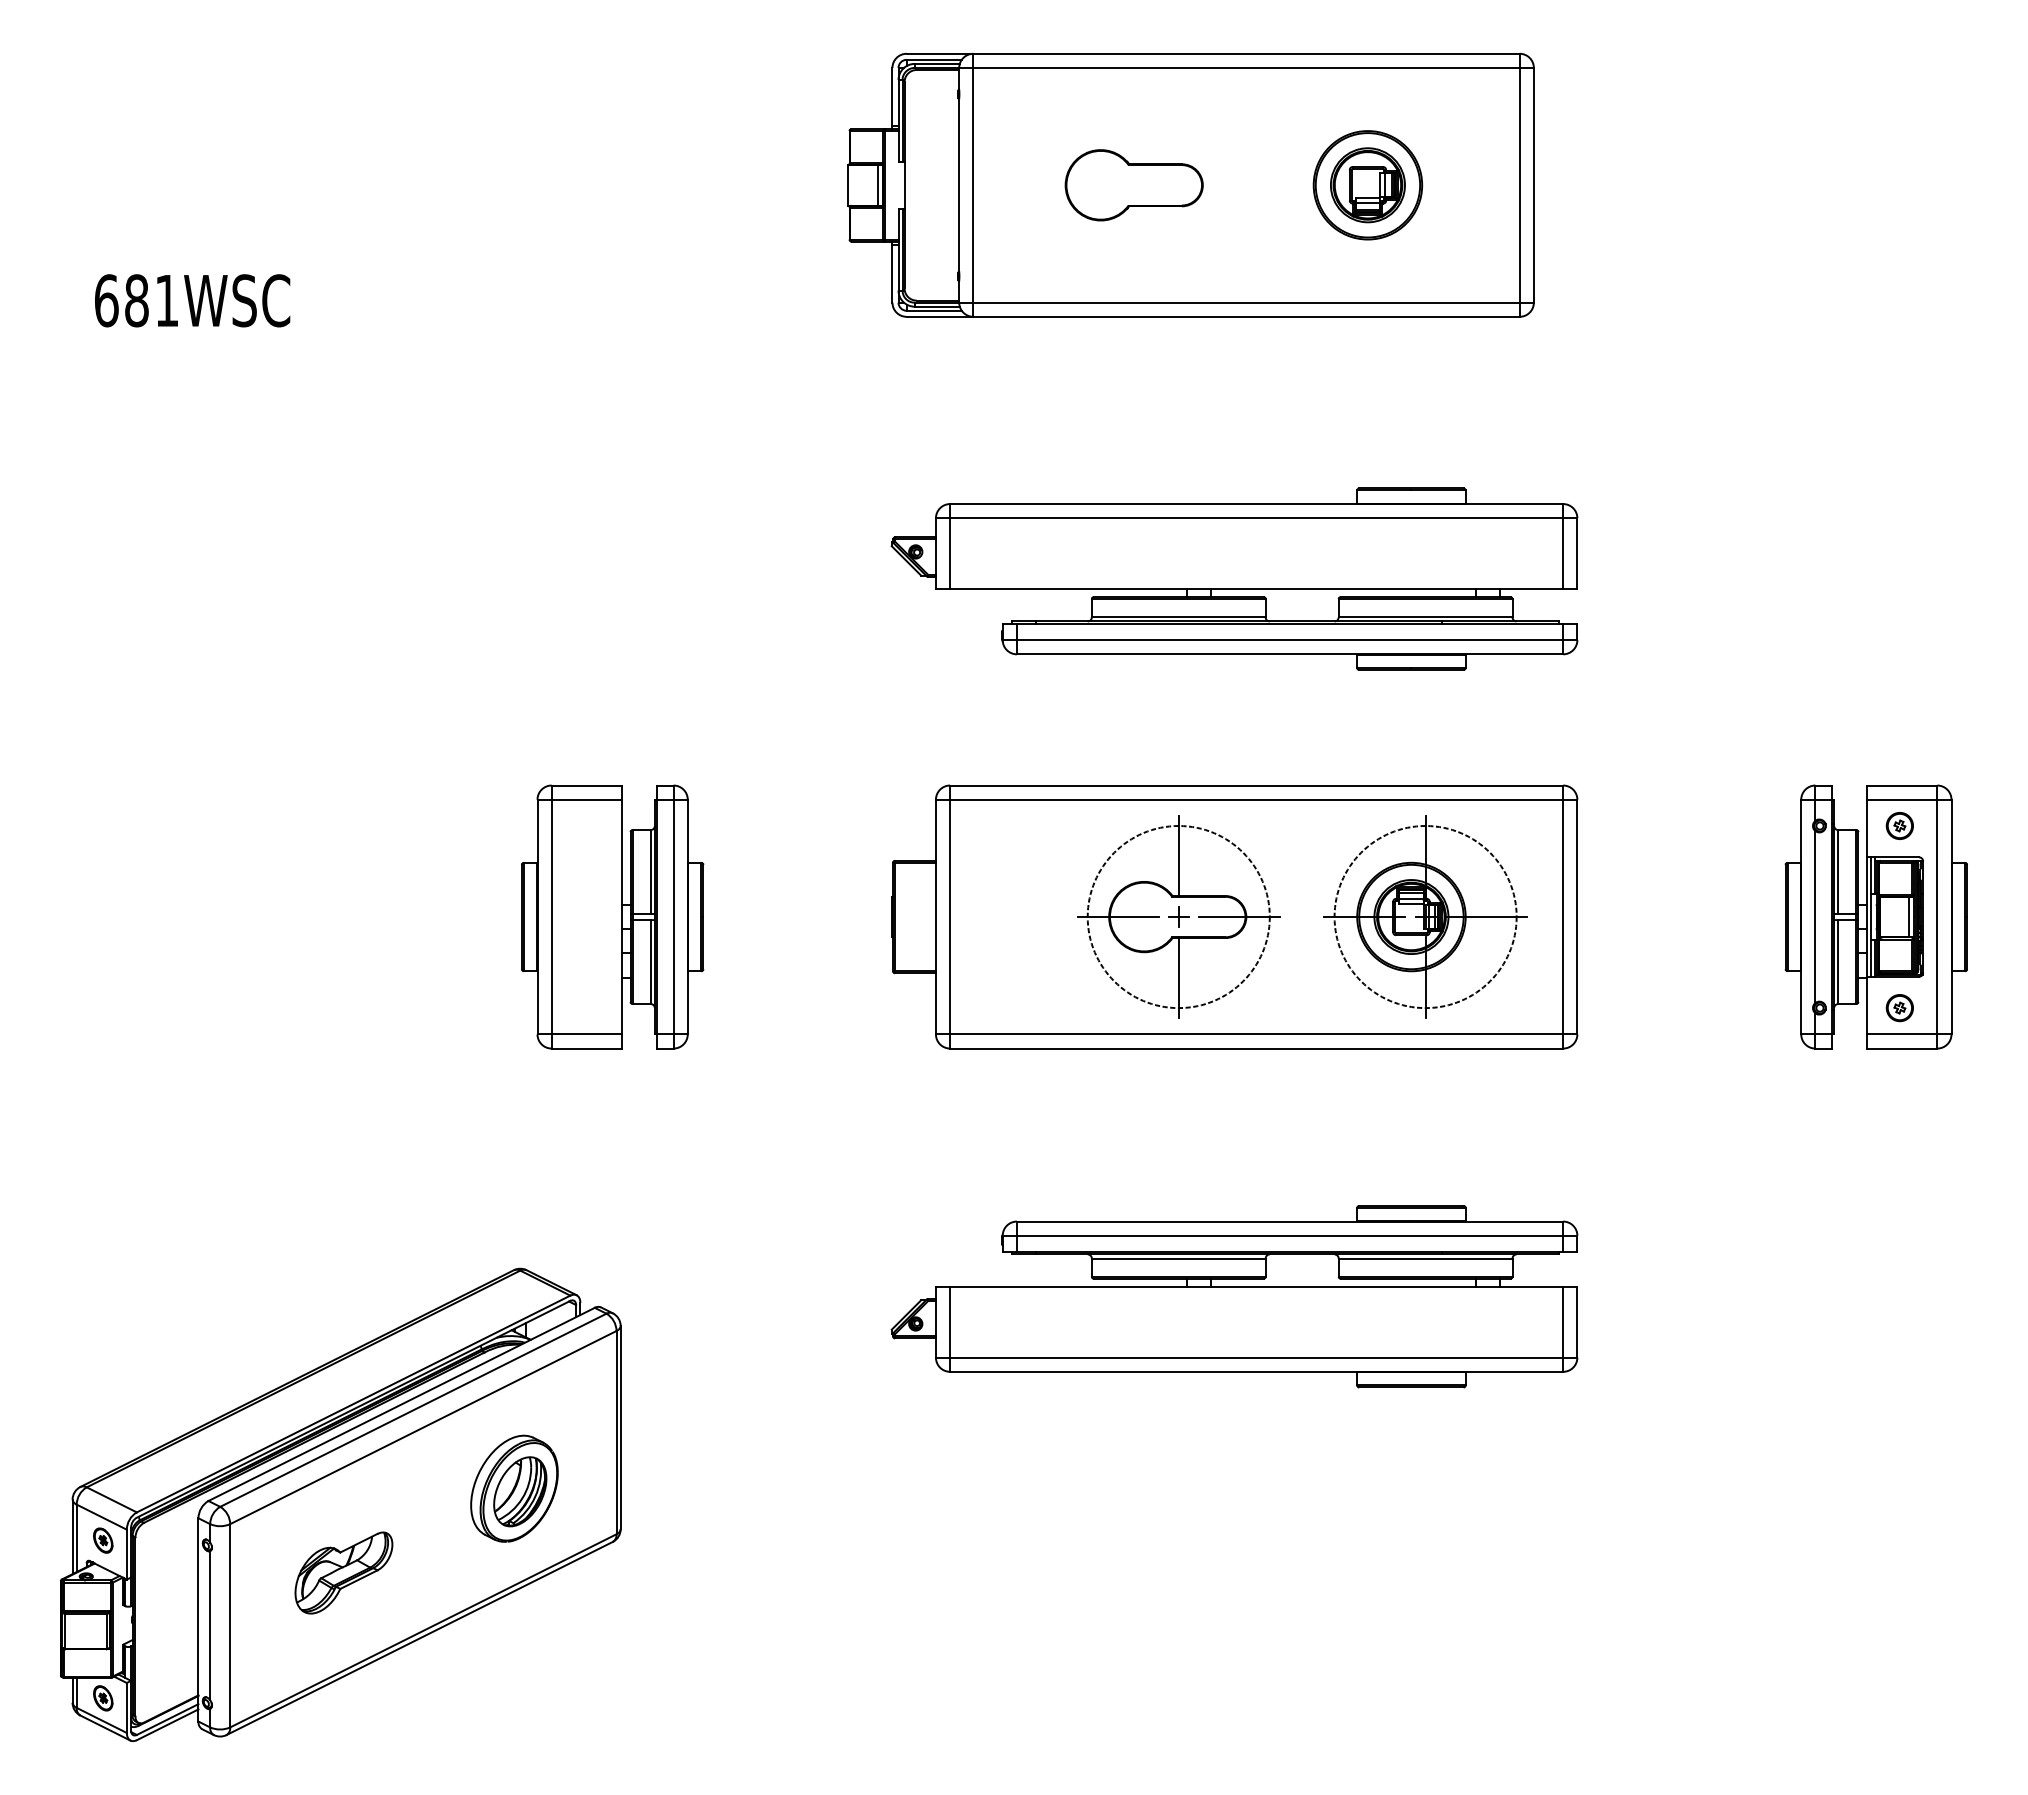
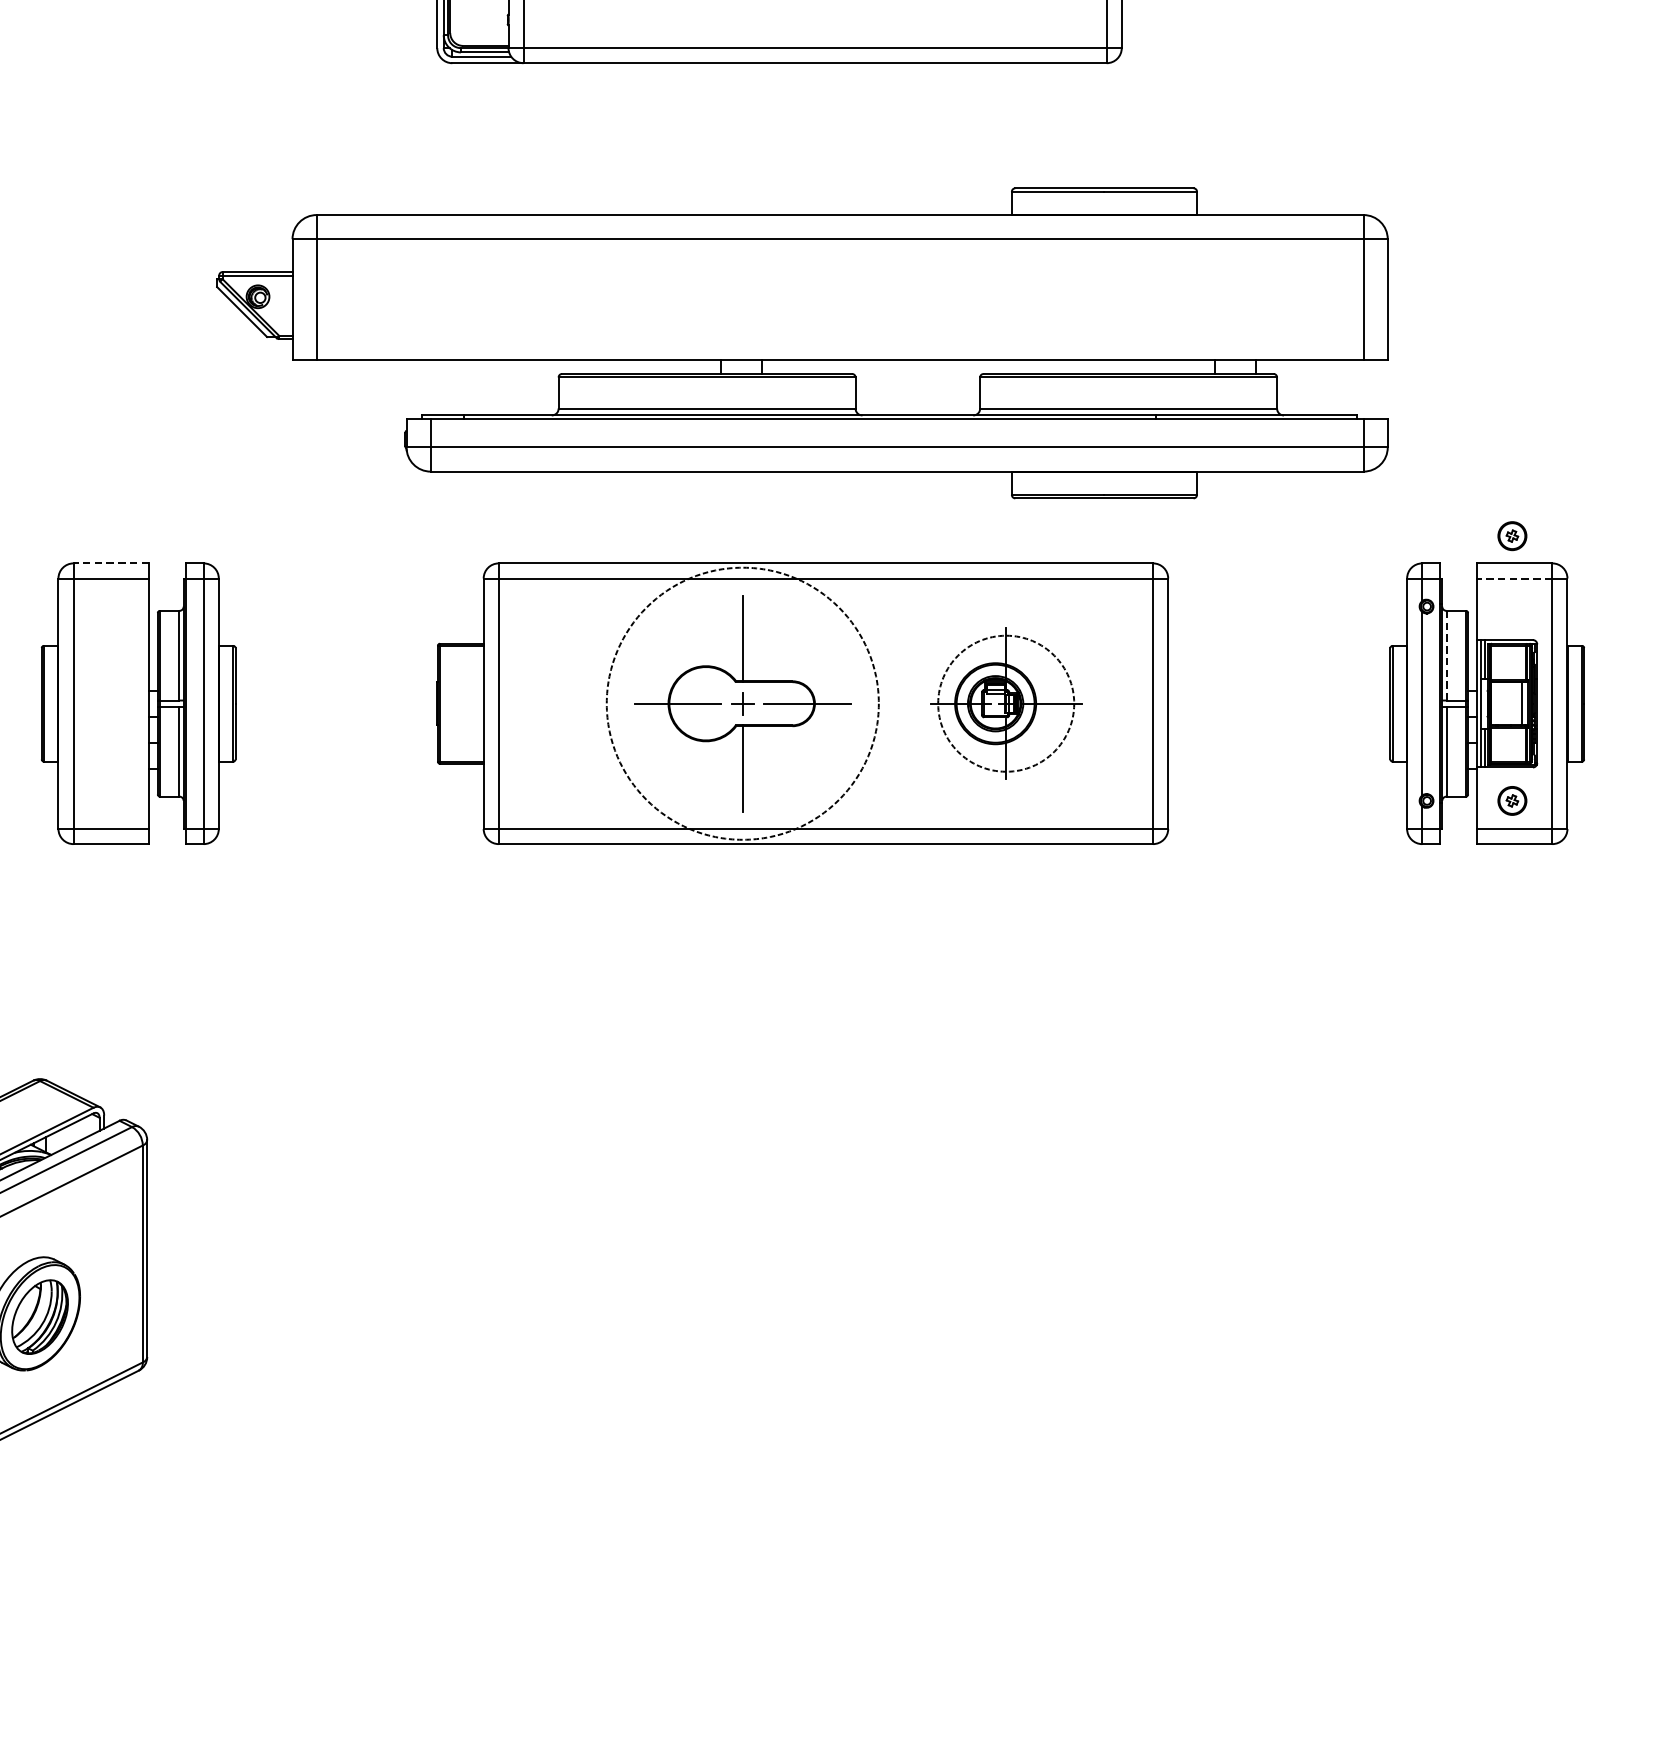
part: (1234, 578) -> (802, 342), size x1.6
line: (586, 785) -> (110, 563), solid -> dashed
line: (1901, 799) -> (1514, 578), solid -> dashed
part: (1899, 825) -> (1511, 535), moved
line: (1838, 872) -> (1446, 656), solid -> dashed
part: (1425, 916) -> (1006, 703), size x0.7
circle: (1178, 917) -> (742, 704), size x1.4
part: (1234, 1296) -> (802, 1108), removed

